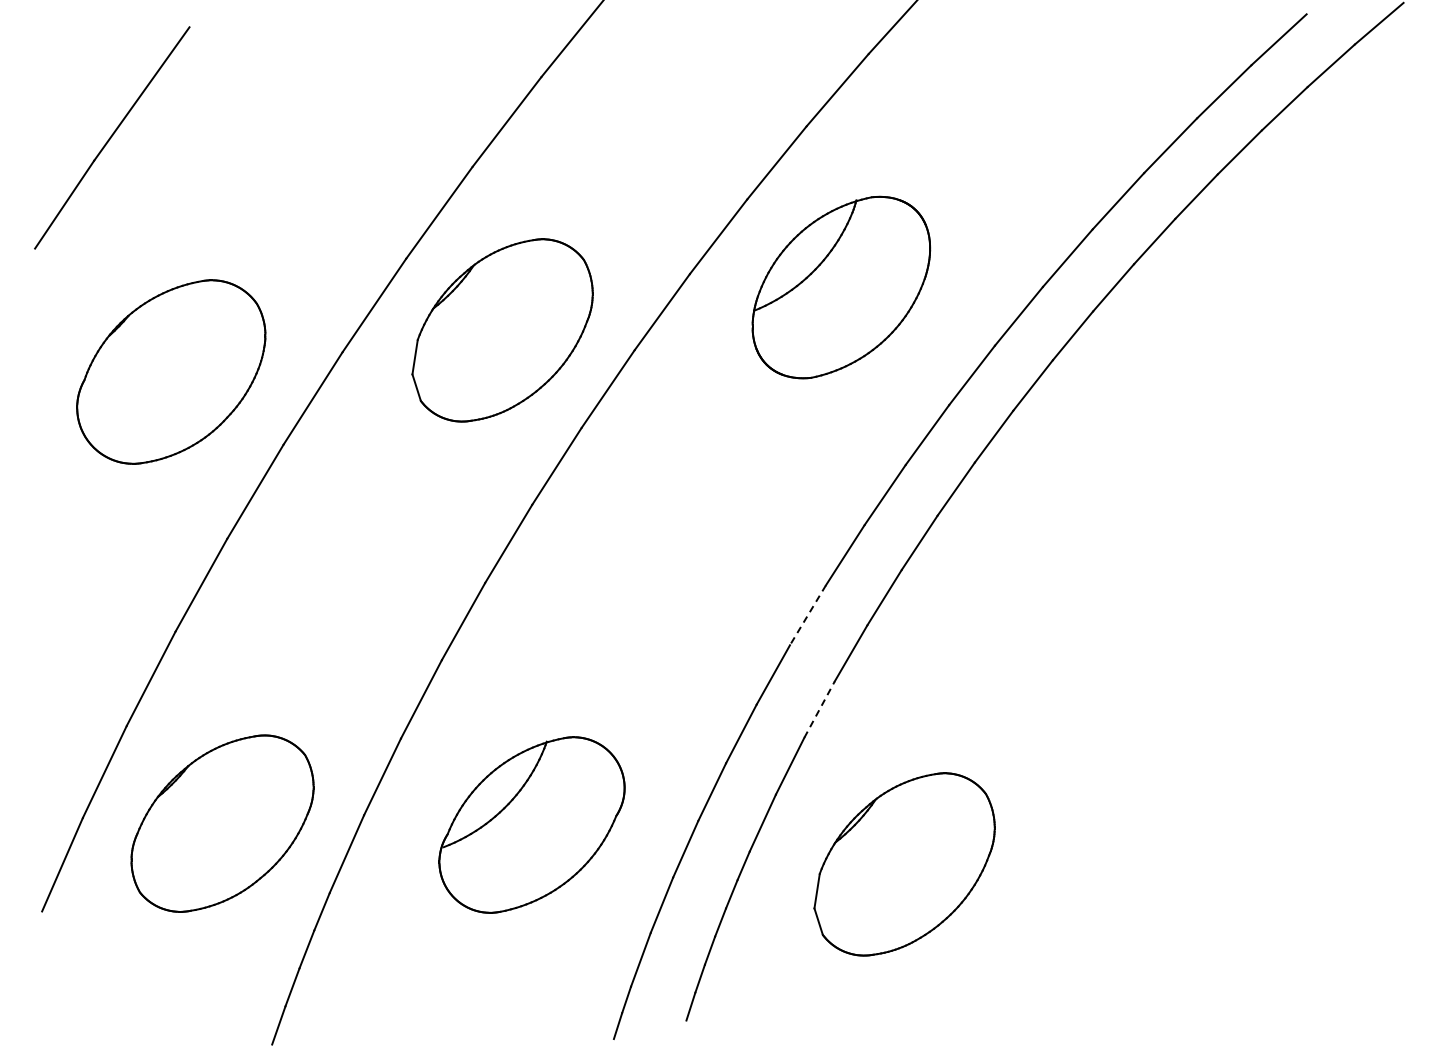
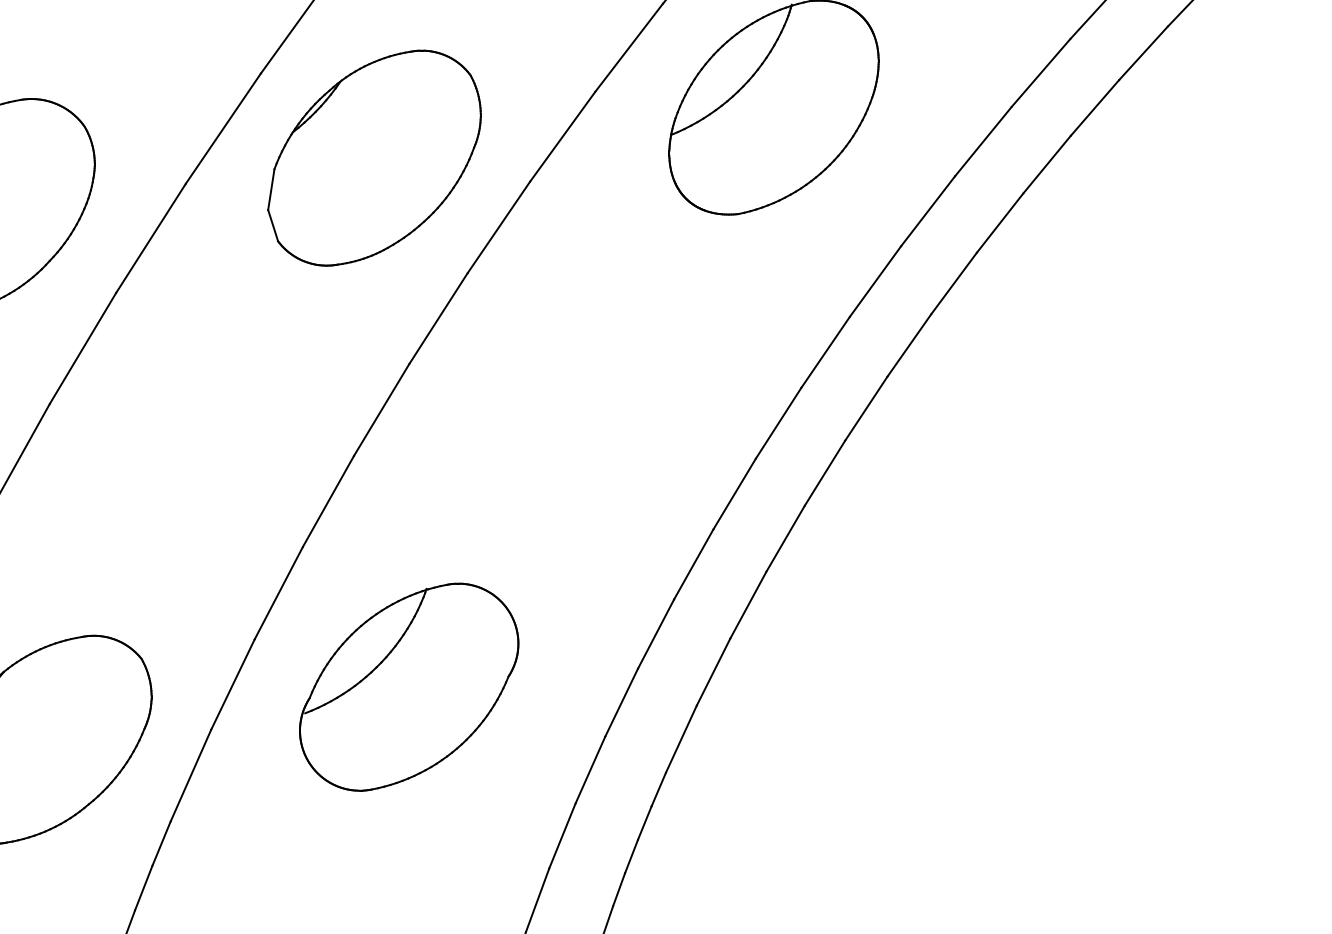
line: (807, 615) -> (734, 494), dashed -> solid
line: (819, 709) -> (748, 605), dashed -> solid
part: (531, 824) -> (408, 686), moved
part: (904, 864) -> (848, 787), removed

